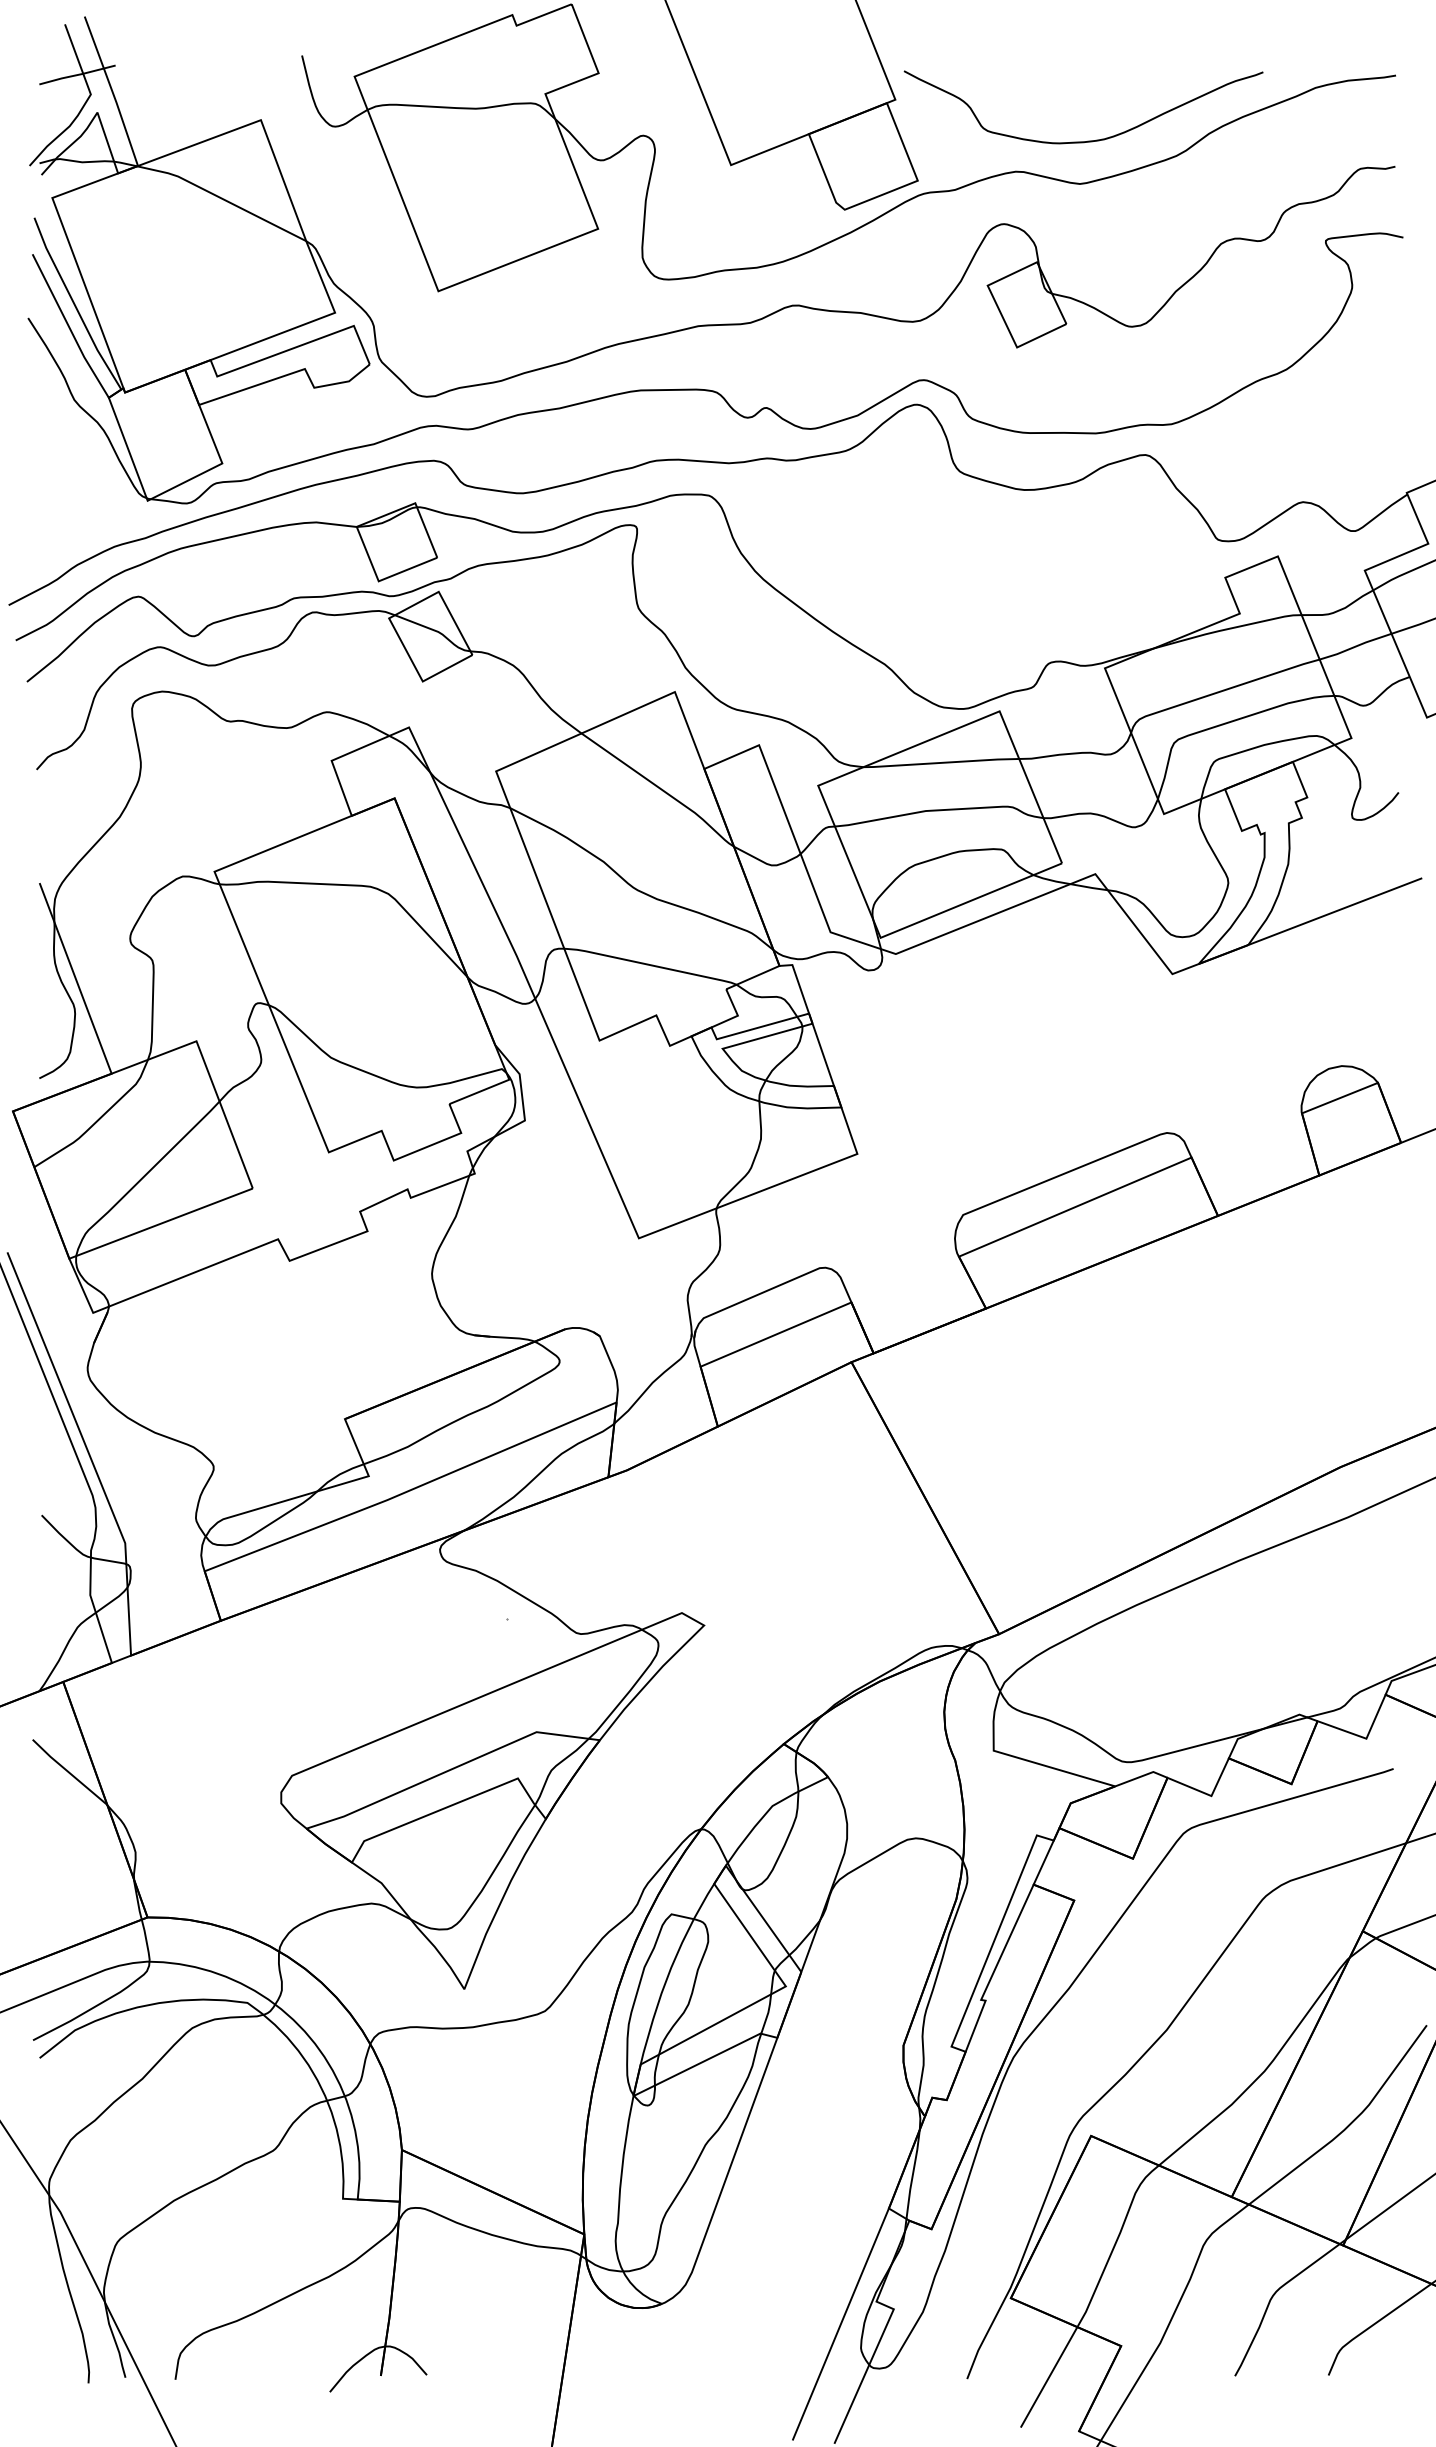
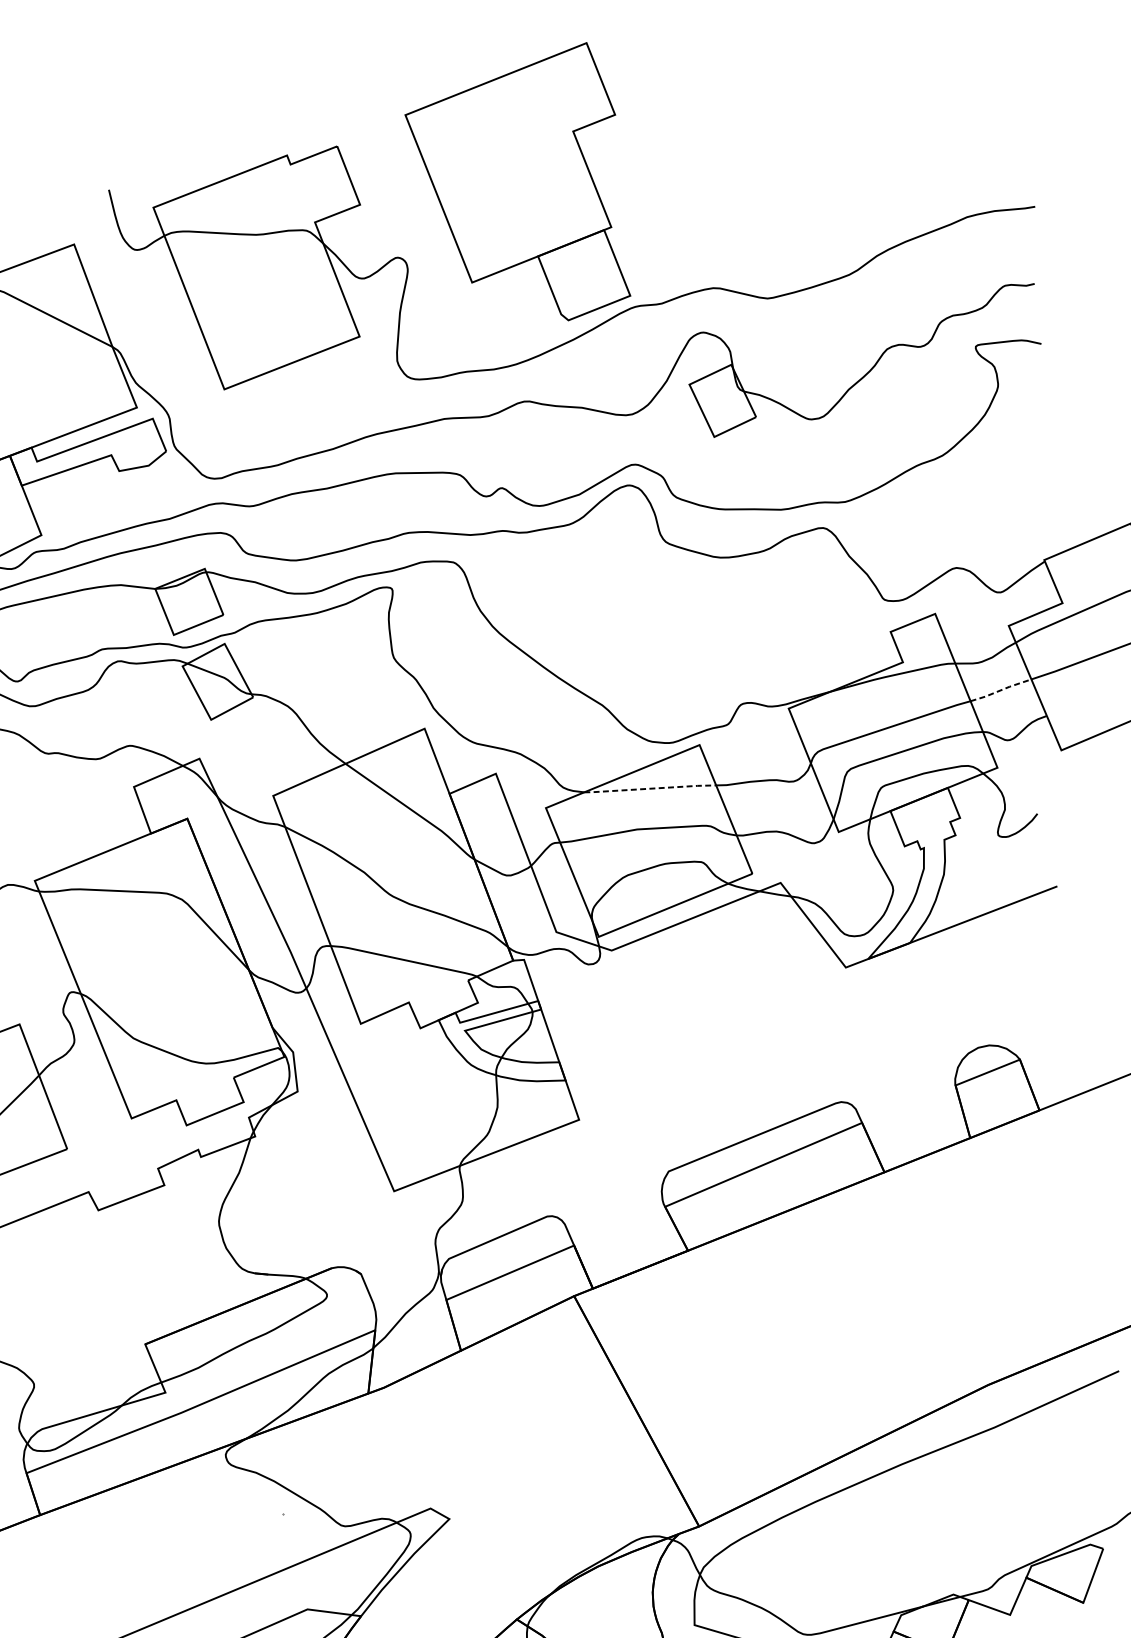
curve: (1087, 140) -> (773, 261), removed
line: (1355, 646) -> (1000, 690), solid -> dashed
line: (940, 762) -> (649, 788), solid -> dashed

